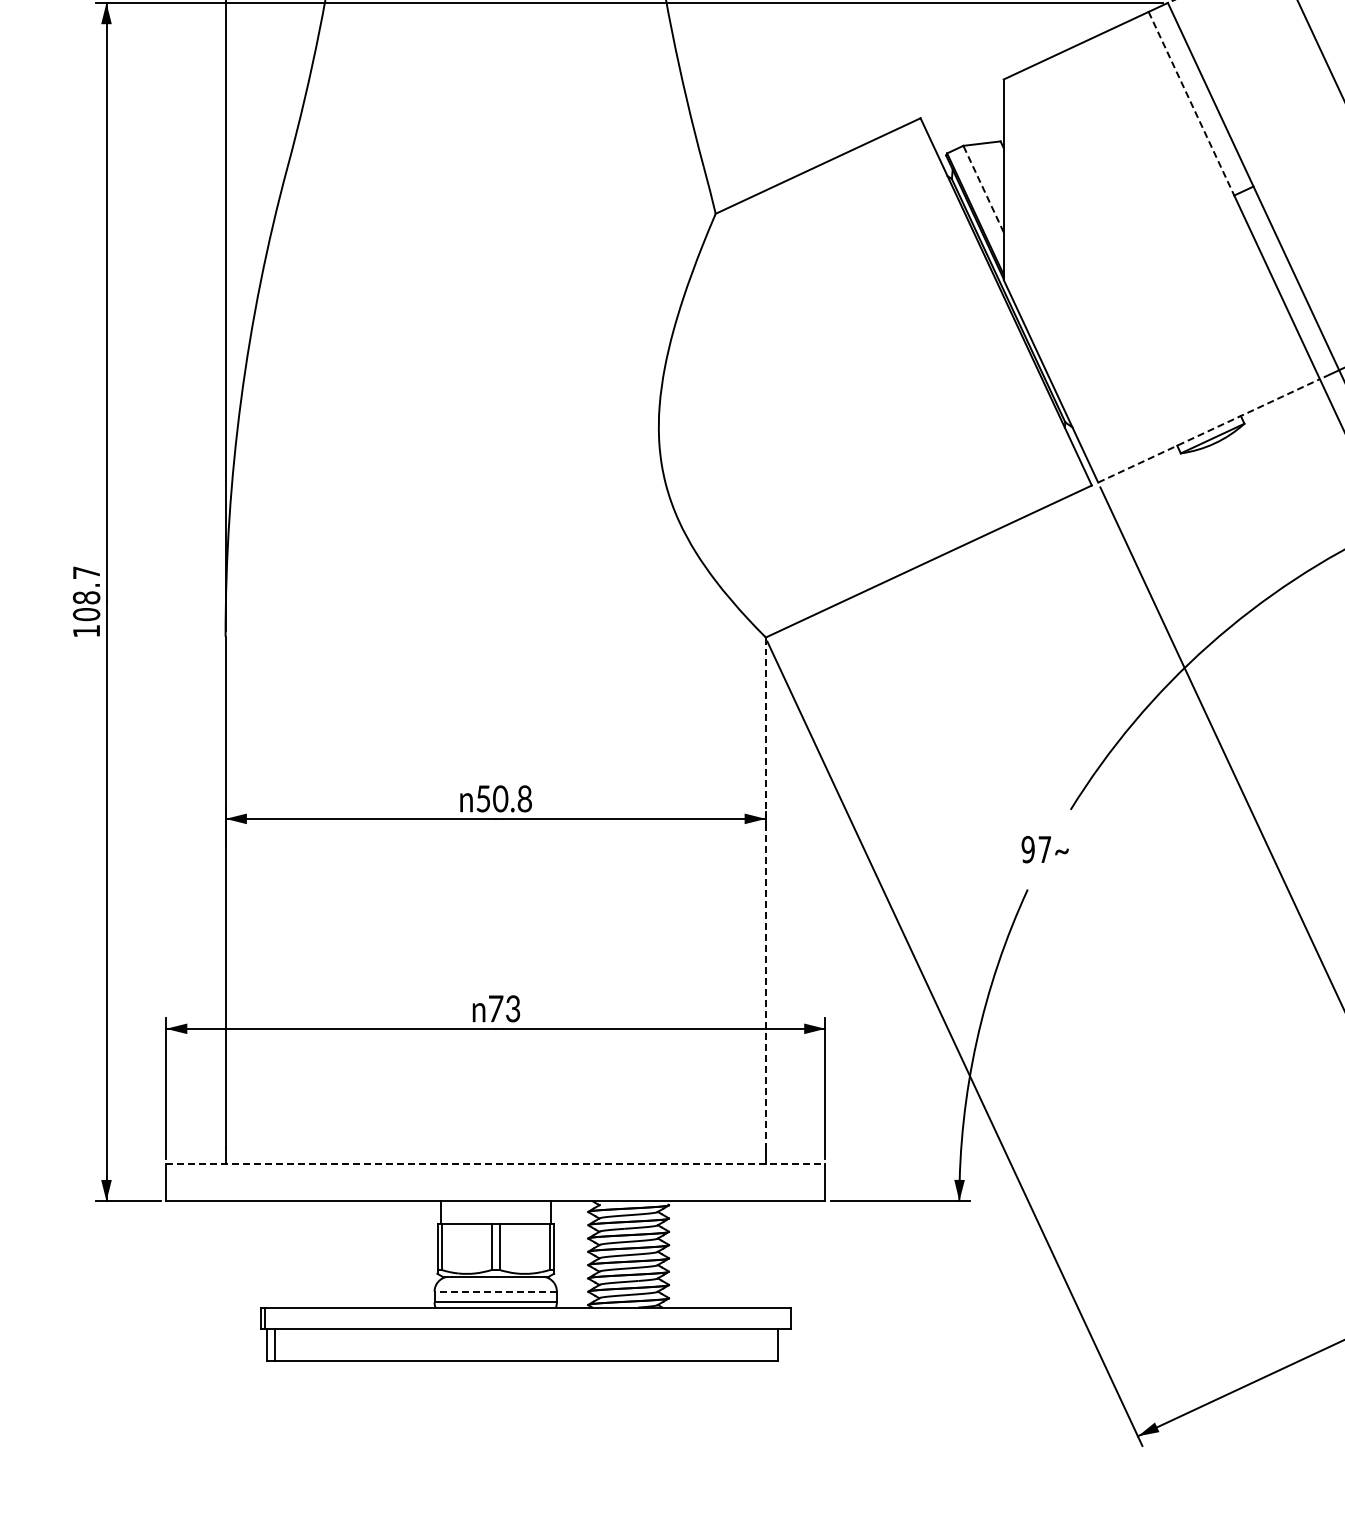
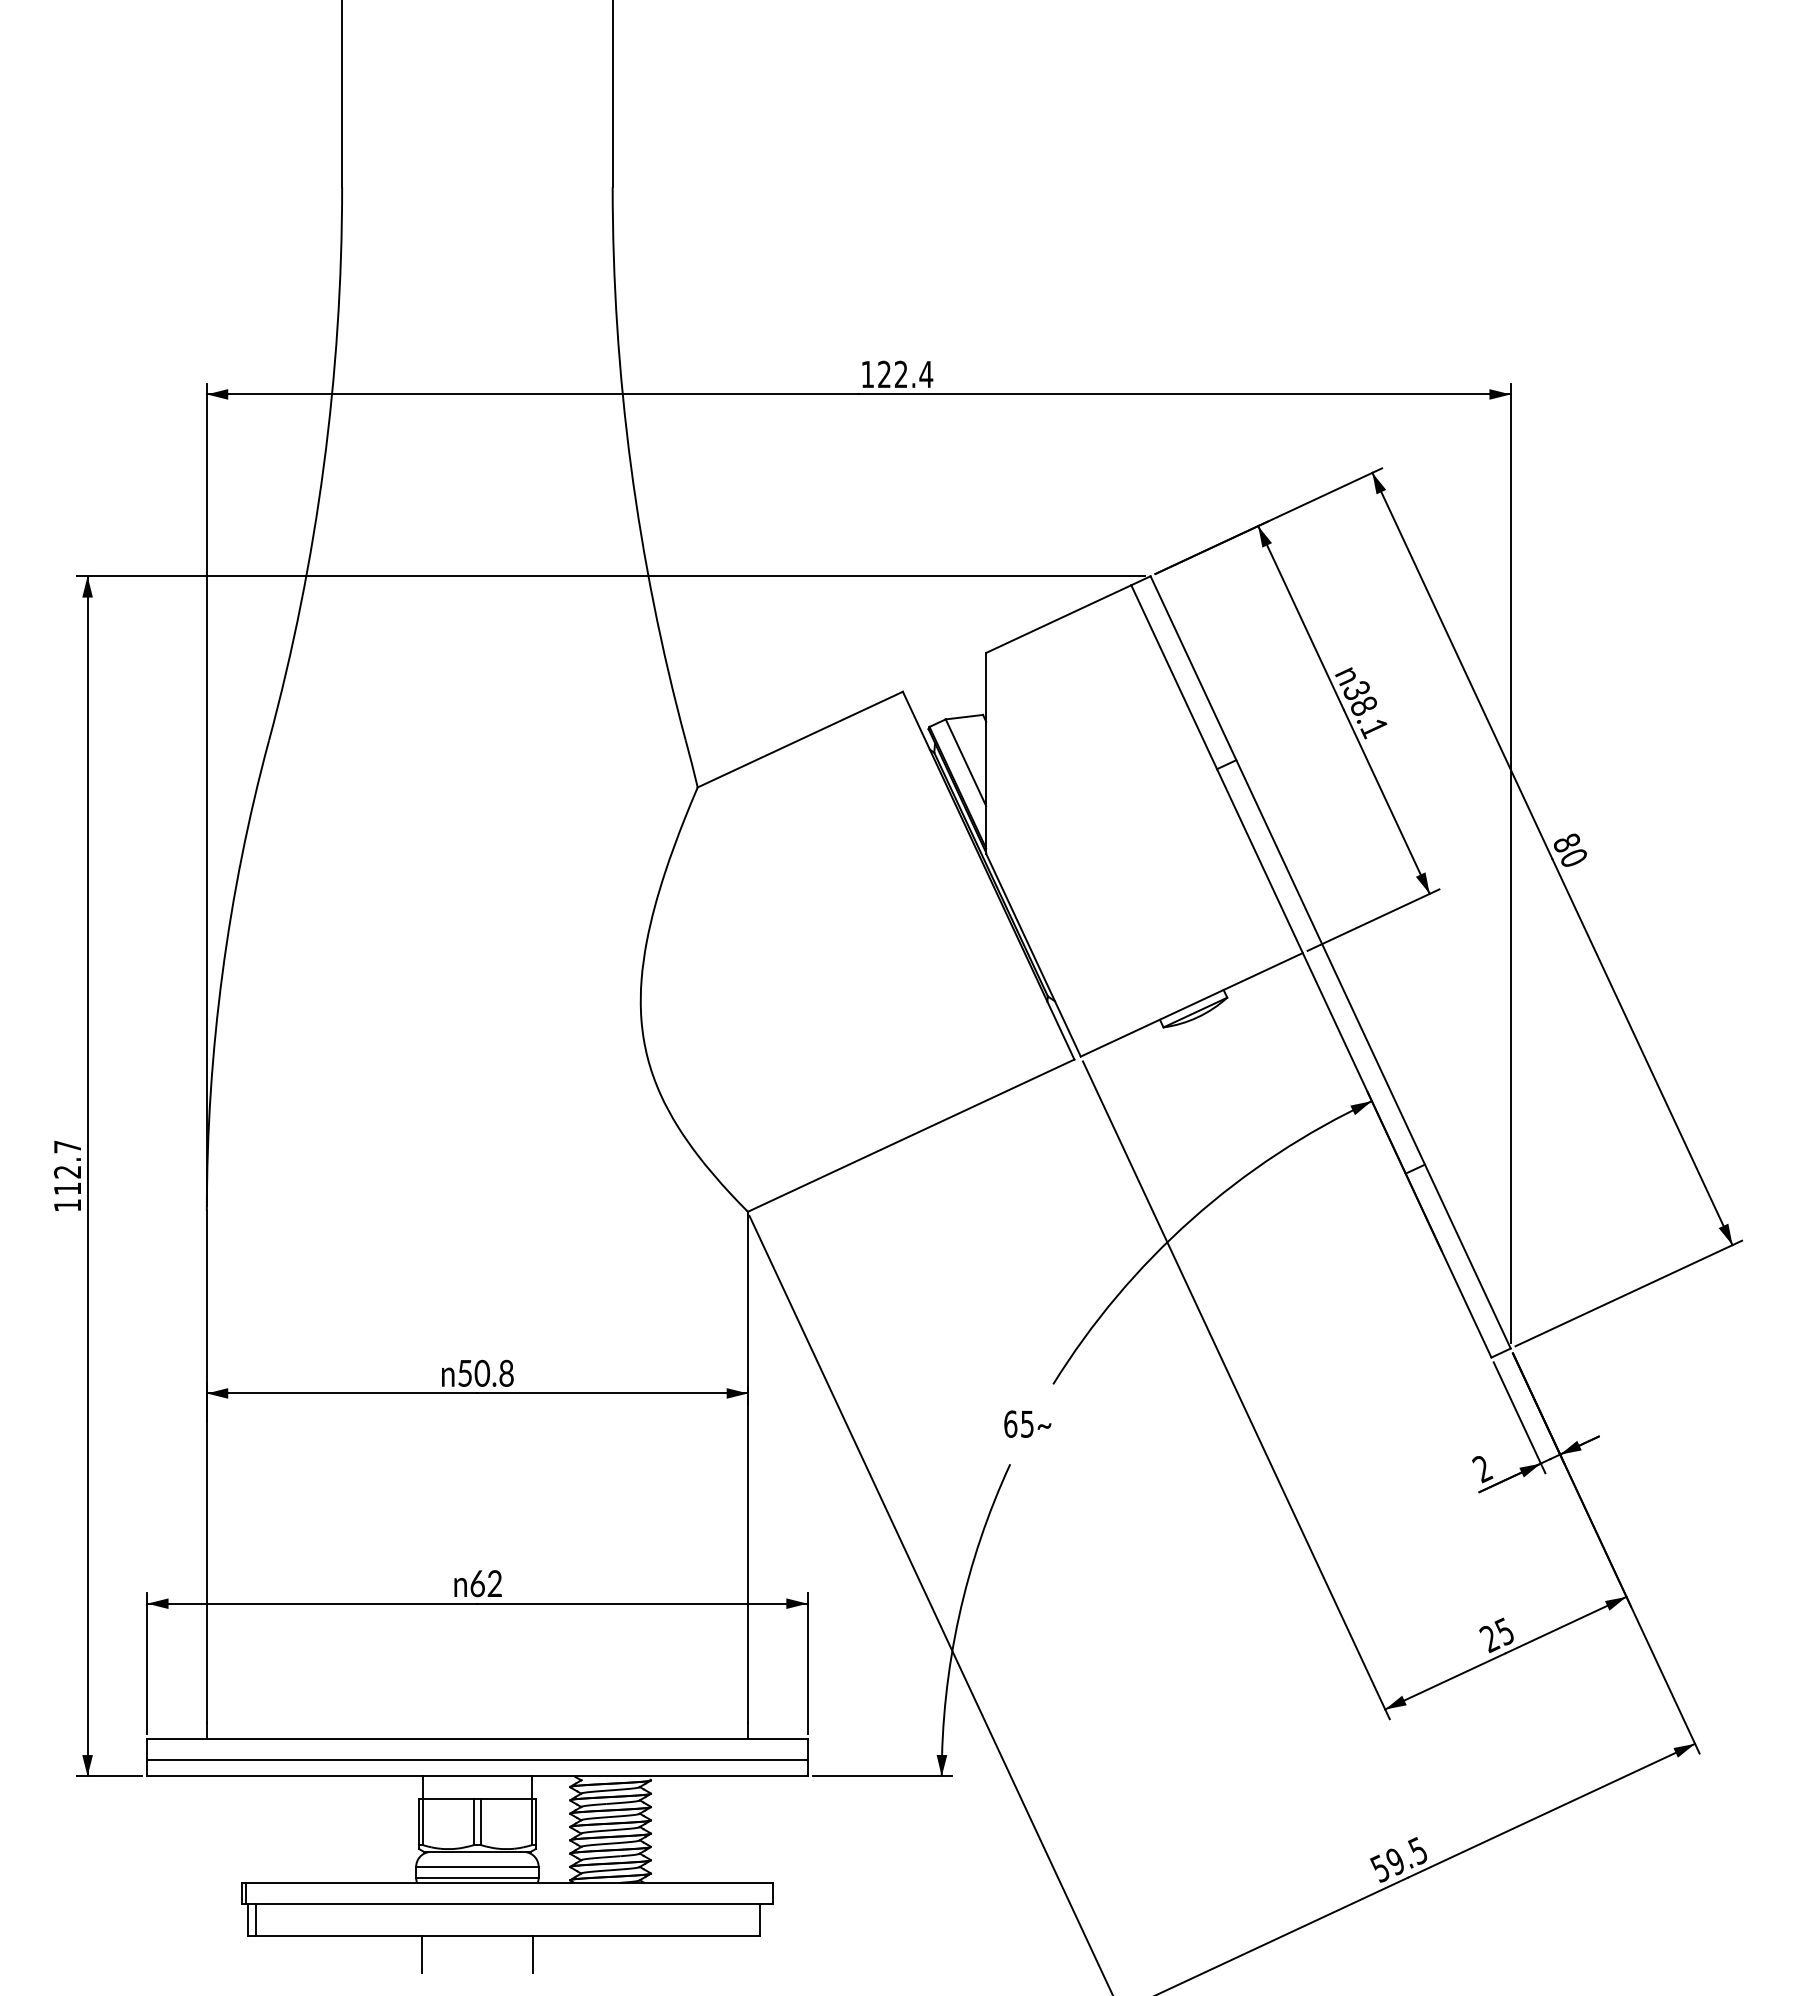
line: (1191, 104) -> (1174, 677), dashed -> solid
line: (983, 188) -> (965, 762), dashed -> solid
line: (1209, 430) -> (1192, 1004), dashed -> solid
text: (86, 606) -> (67, 1180), 108.7 -> 112.7
text: (1036, 848) -> (1018, 1423), 97 -> 65
line: (765, 892) -> (747, 1467), dashed -> solid
text: (503, 1008) -> (485, 1583), 73 -> 62
line: (495, 1164) -> (477, 1739), dashed -> solid
line: (495, 1185) -> (477, 1760), added
line: (494, 1291) -> (476, 1866), dashed -> solid
line: (439, 1379) -> (421, 1954), added
line: (551, 1379) -> (533, 1954), added

